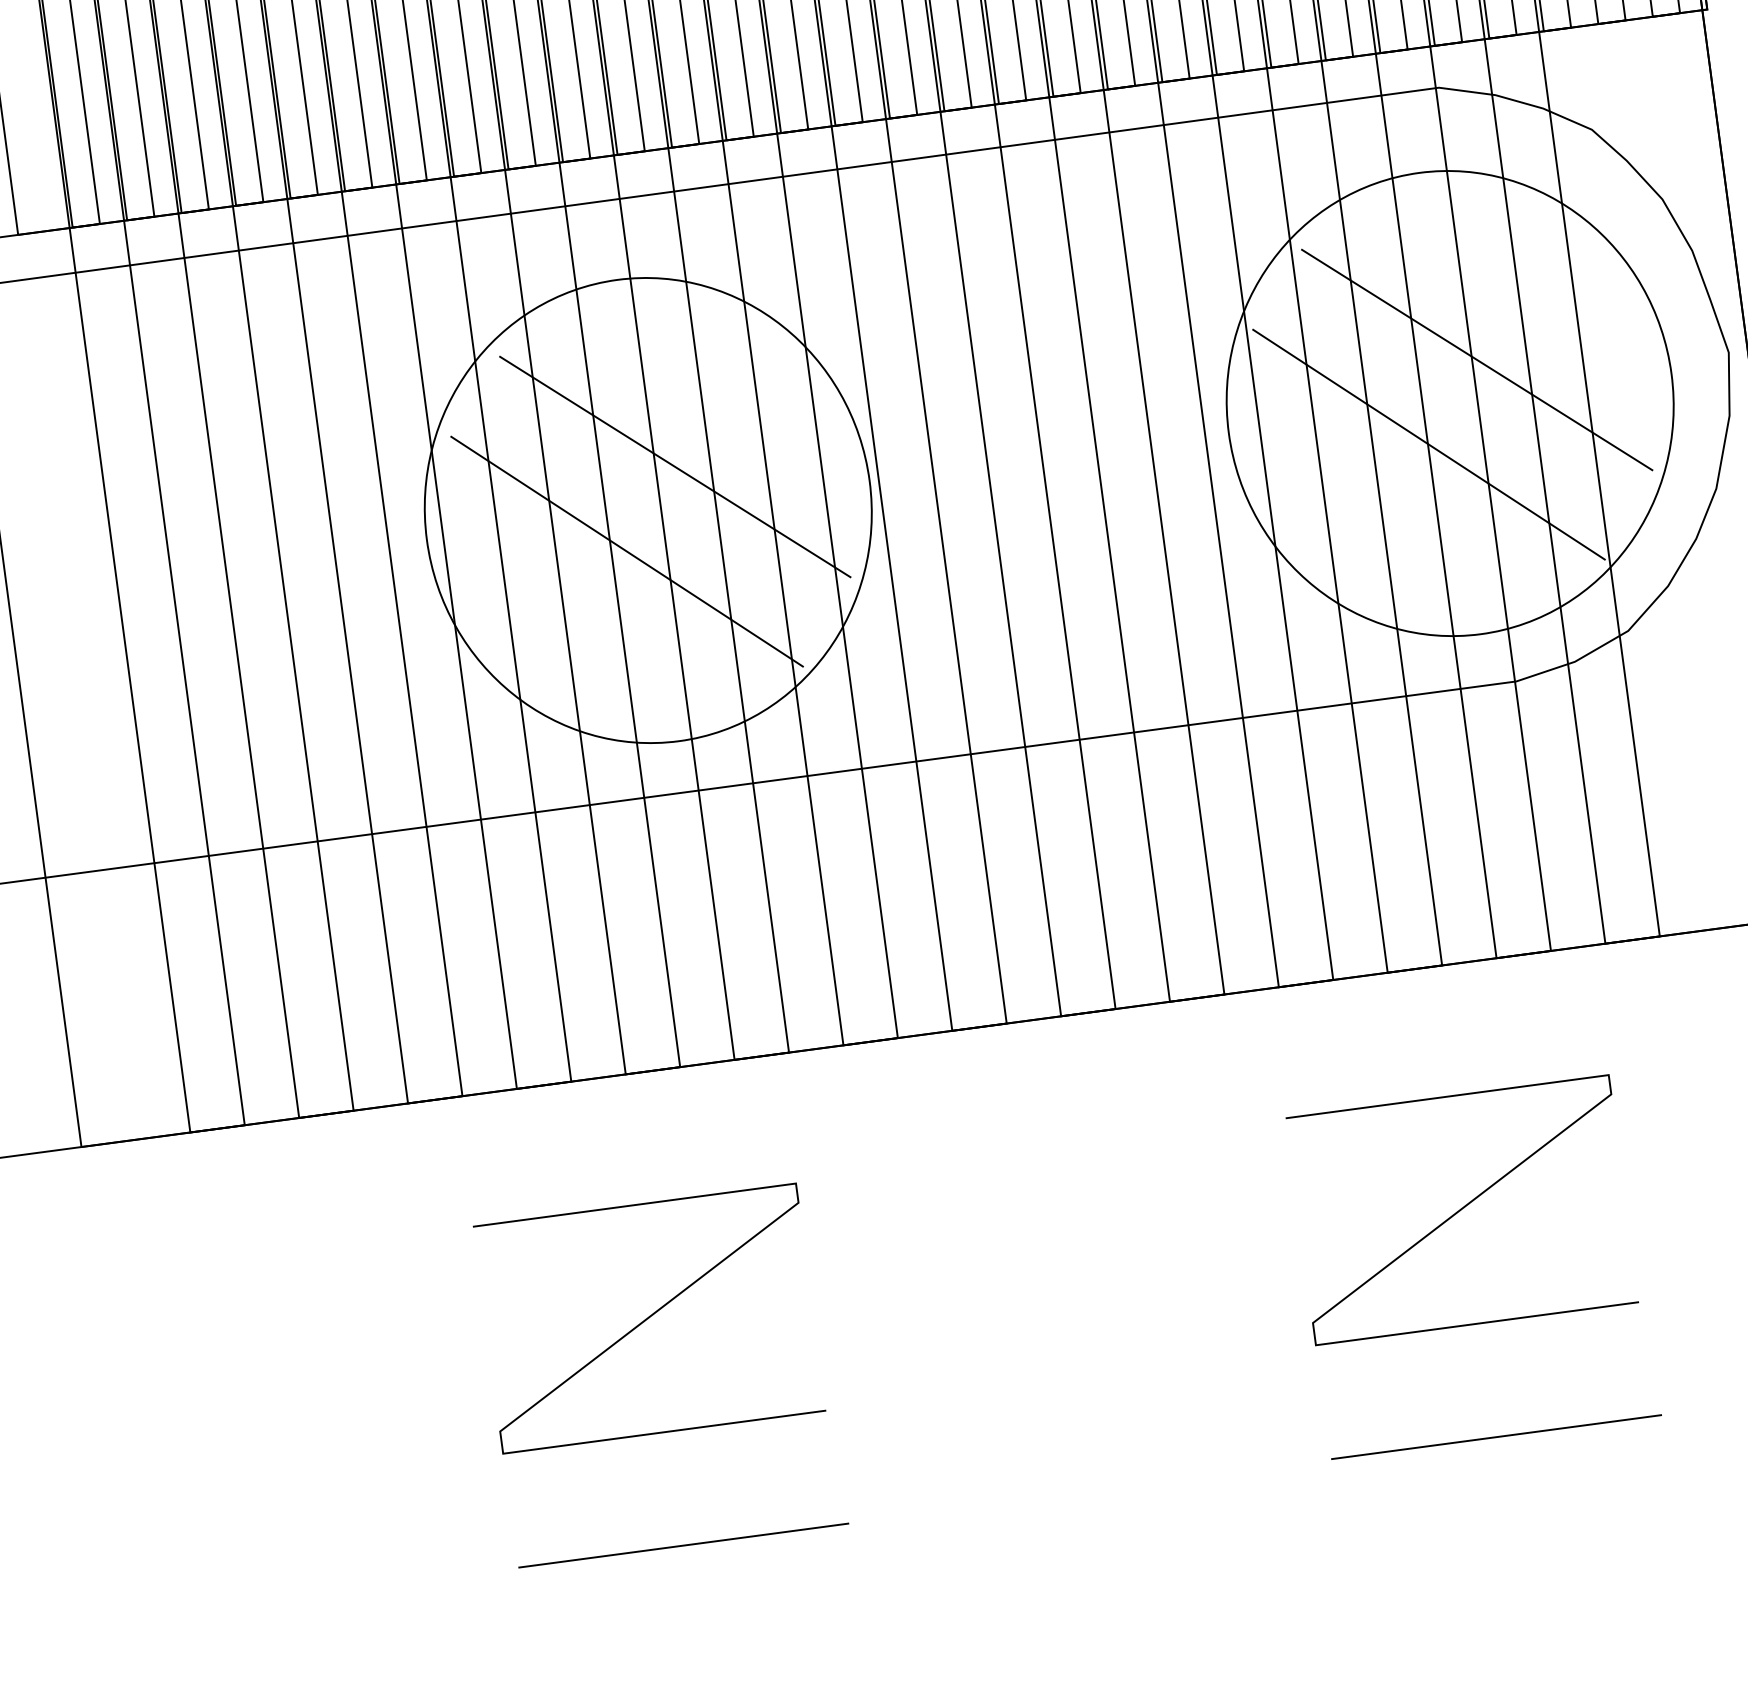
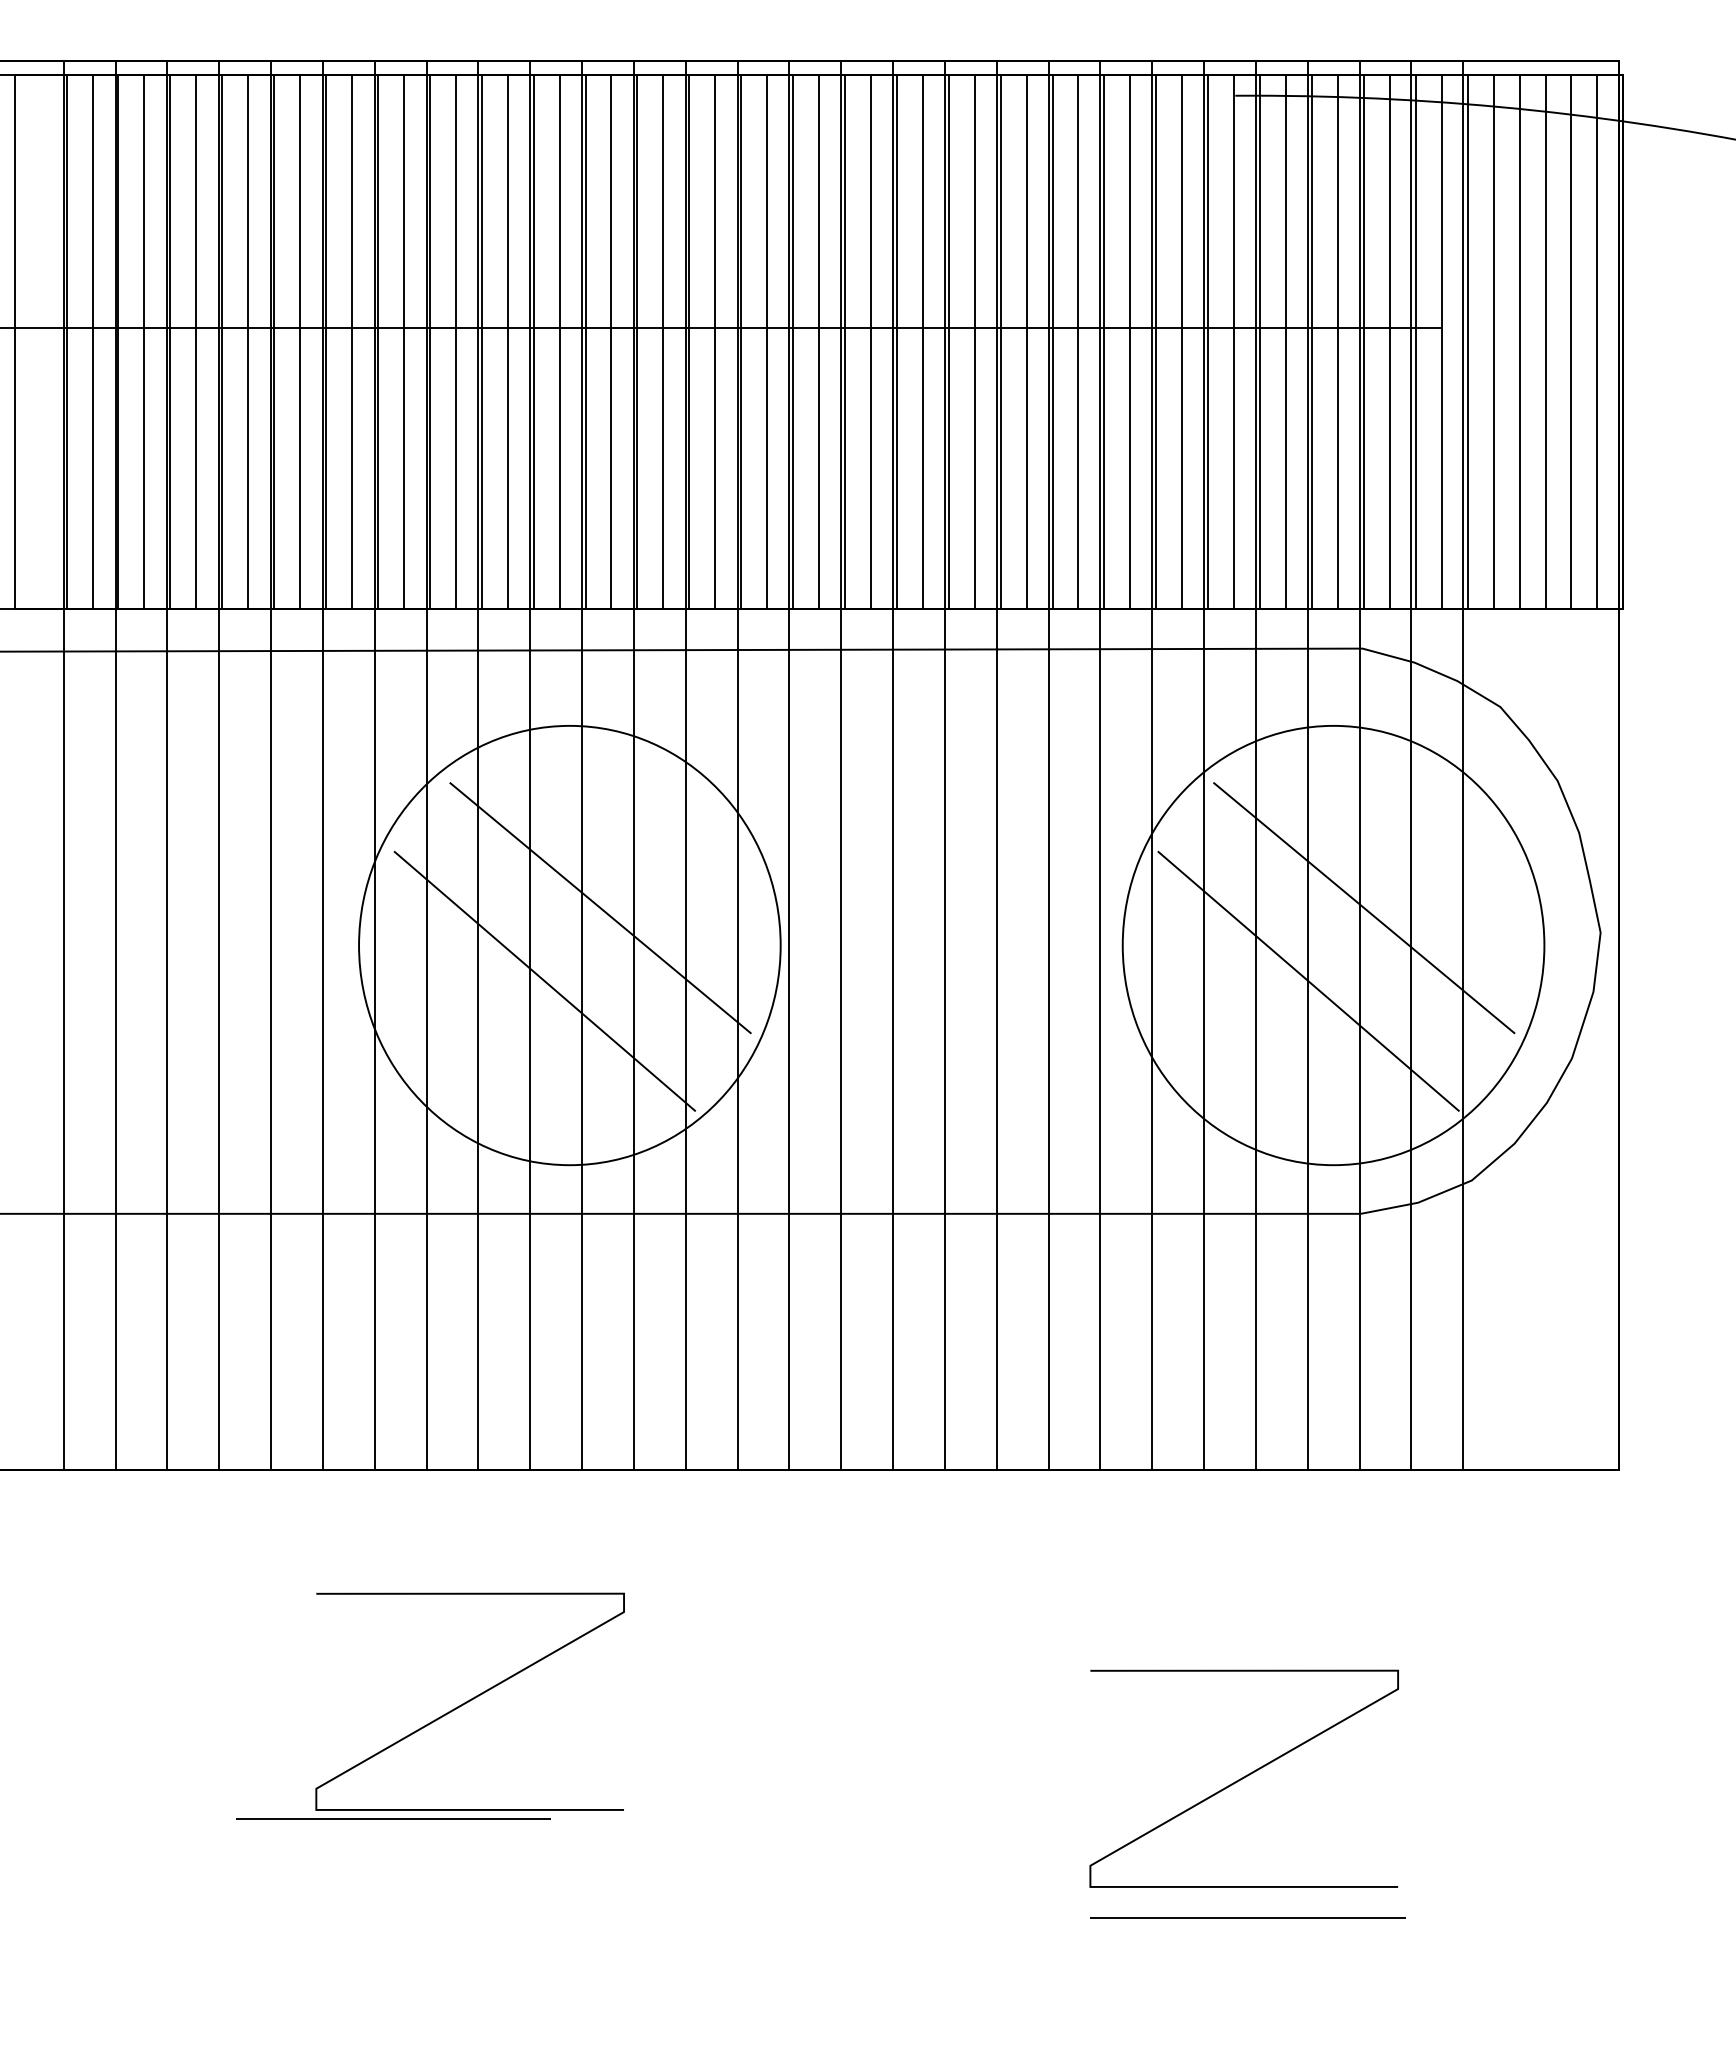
curve: (1461, 1209) -> (1243, 1778), moved
line: (683, 1544) -> (393, 1818), moved

